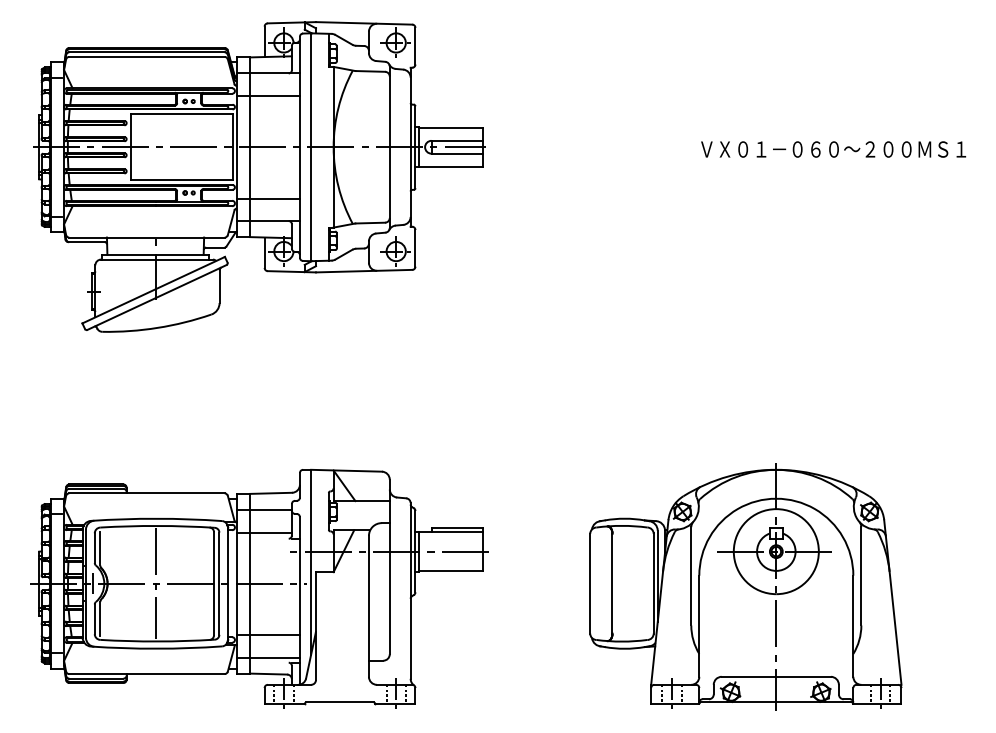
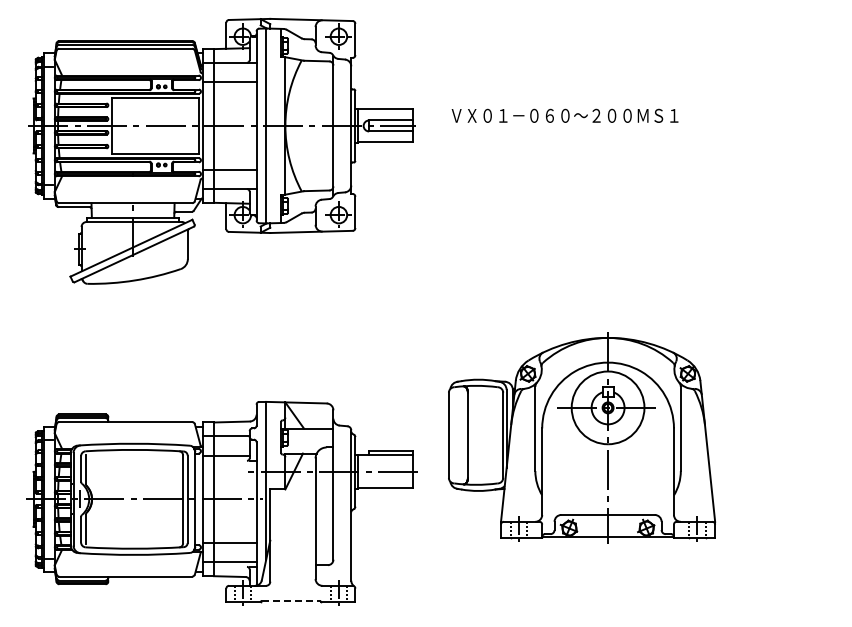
text: (832, 149) -> (564, 115), moved
line: (156, 582) -> (133, 498), removed
part: (746, 586) -> (582, 437), moved
line: (339, 702) -> (290, 600), solid -> dashed

